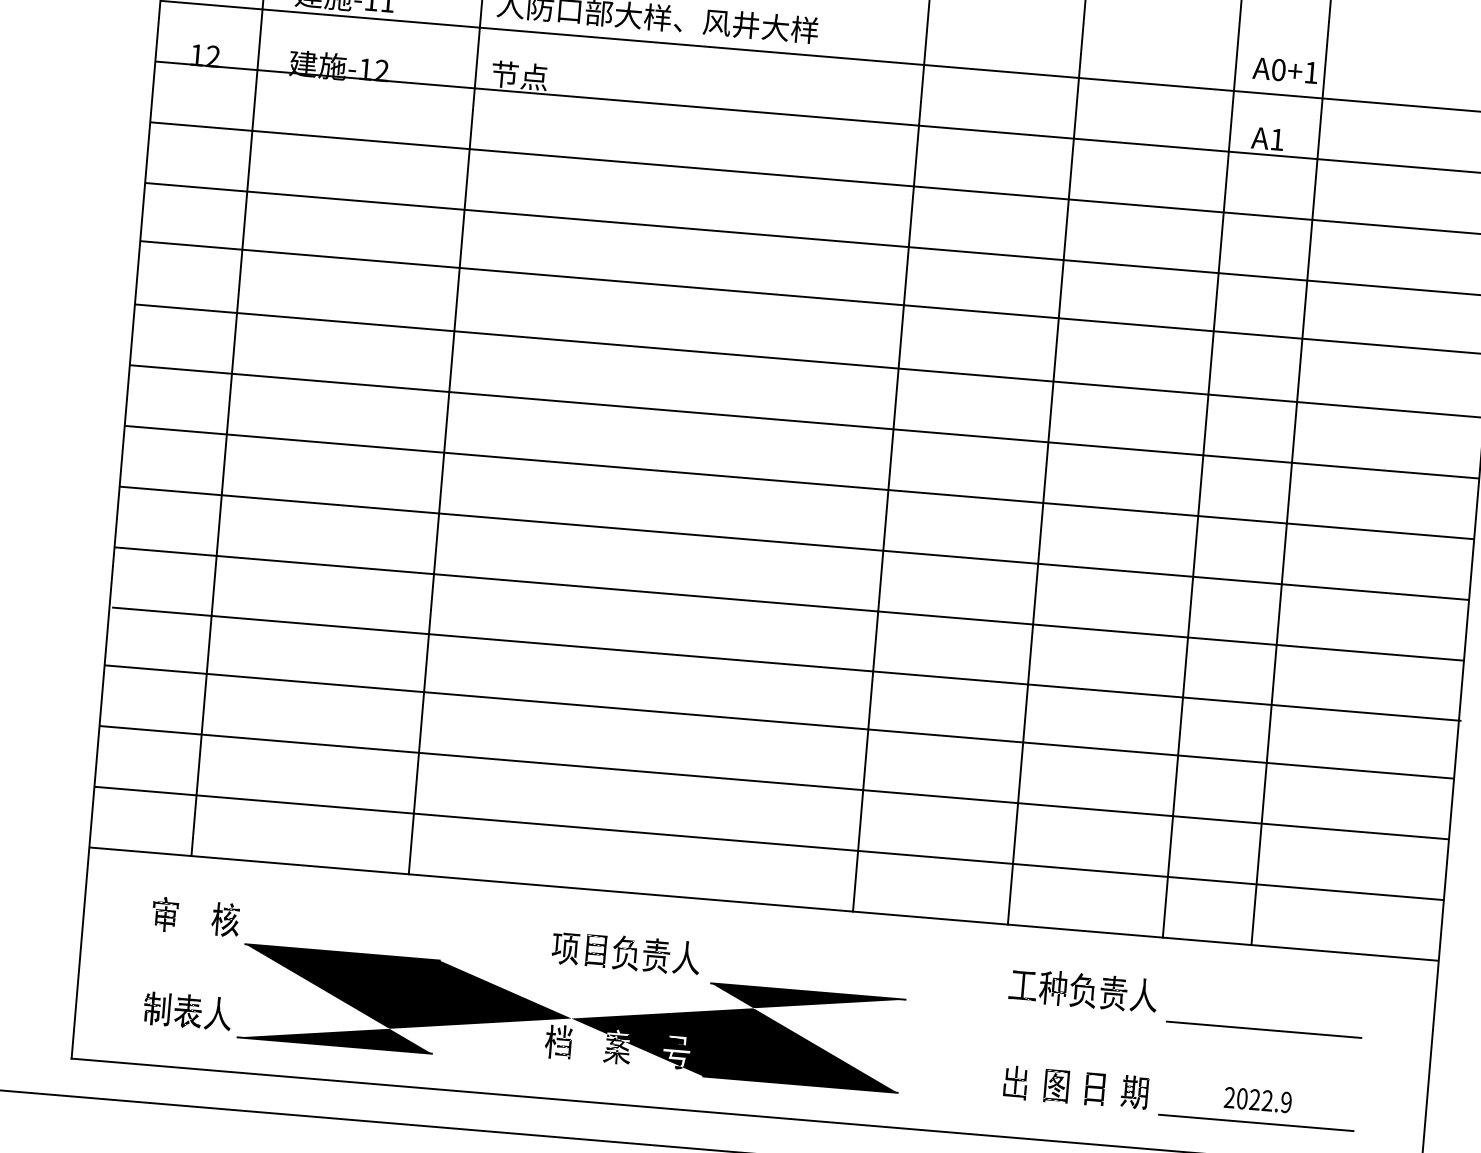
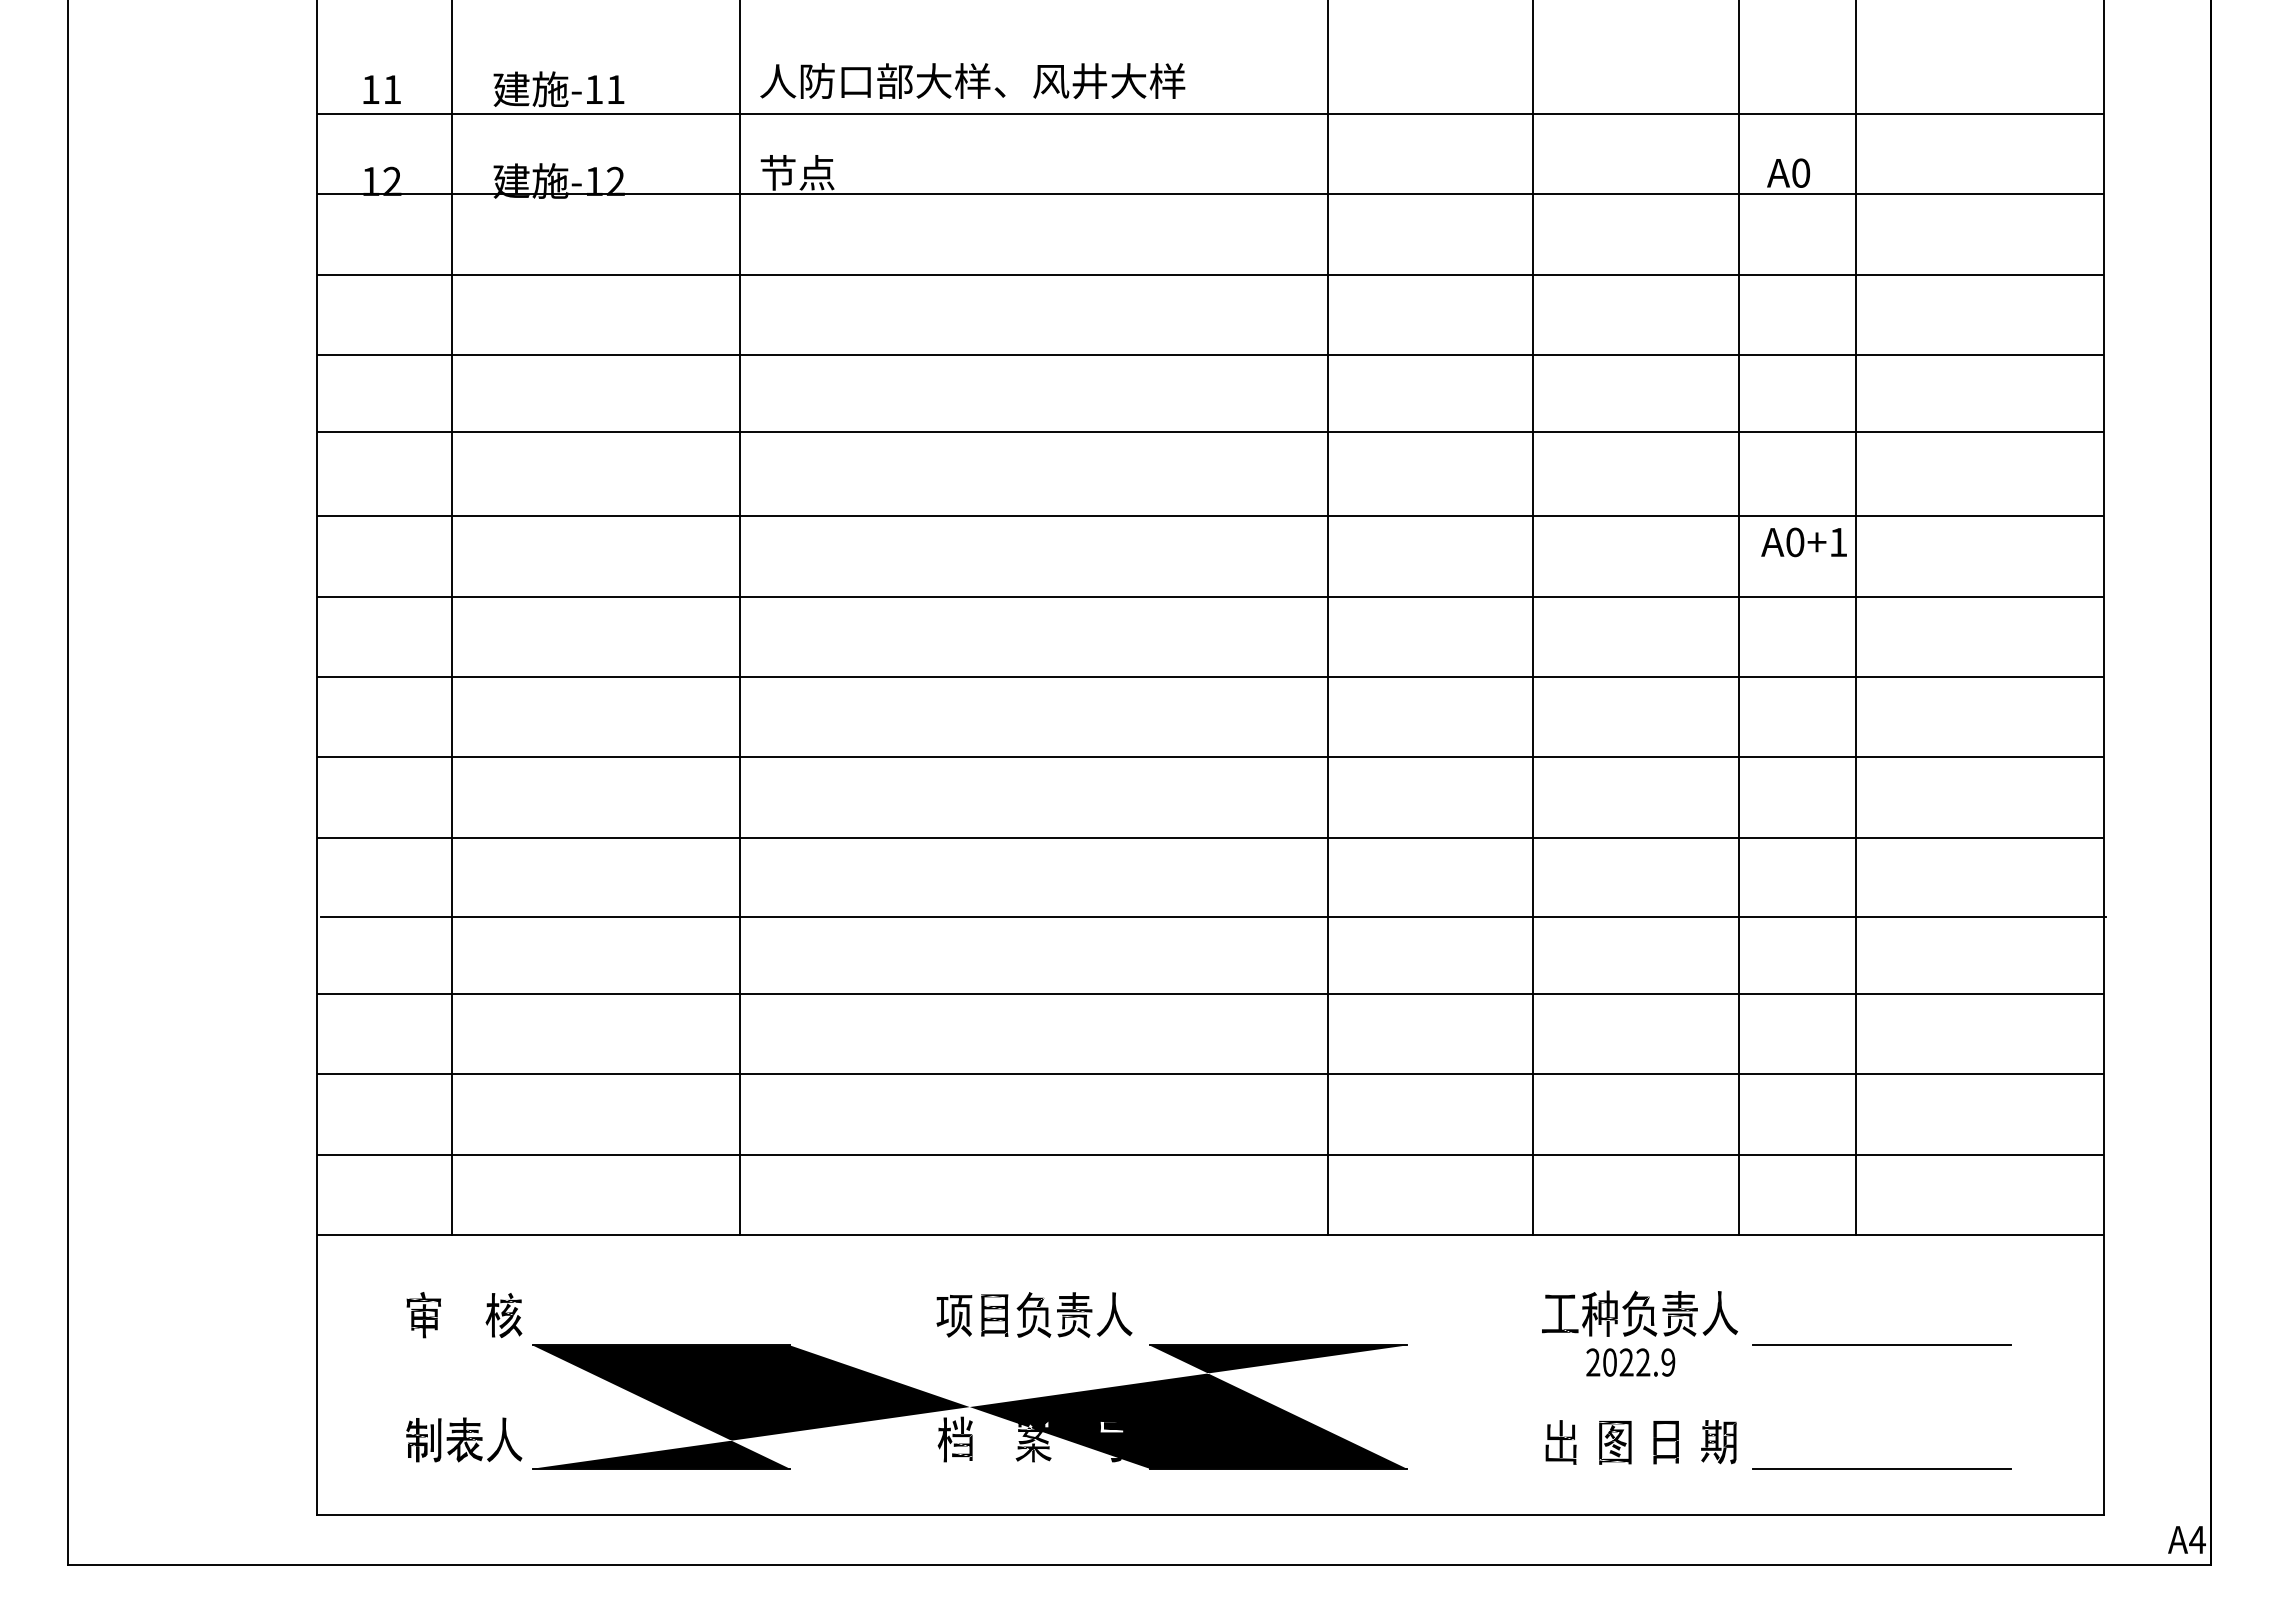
text: (1284, 70) -> (1803, 542), moved
text: (1277, 139) -> (1801, 172), A1 -> A0
text: (1257, 1100) -> (1630, 1362), moved

